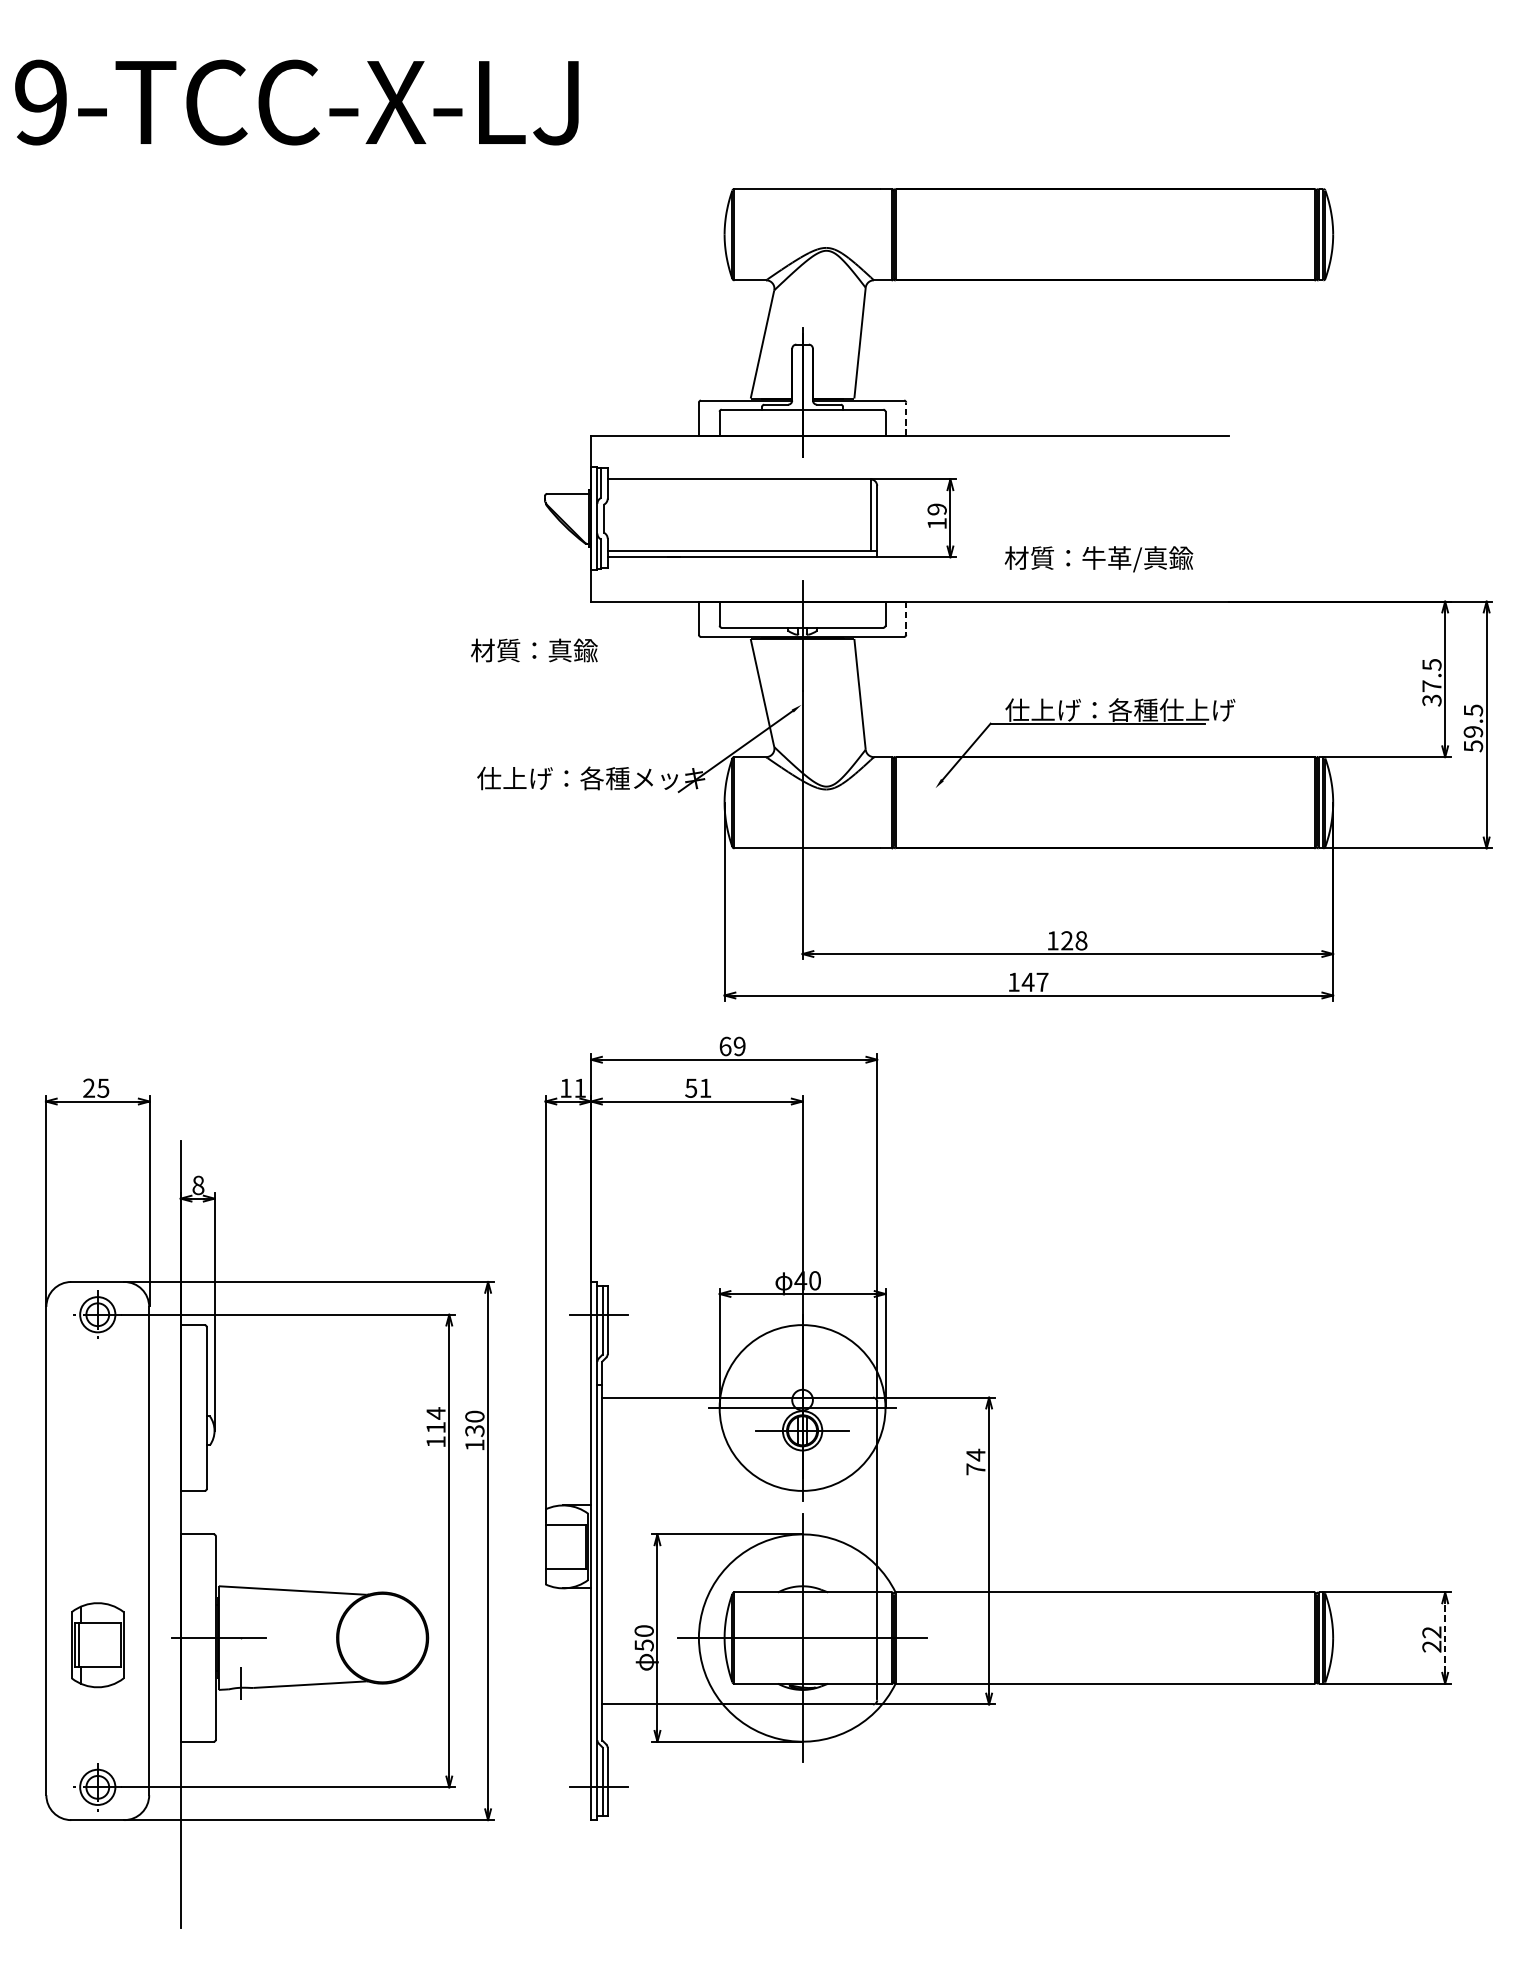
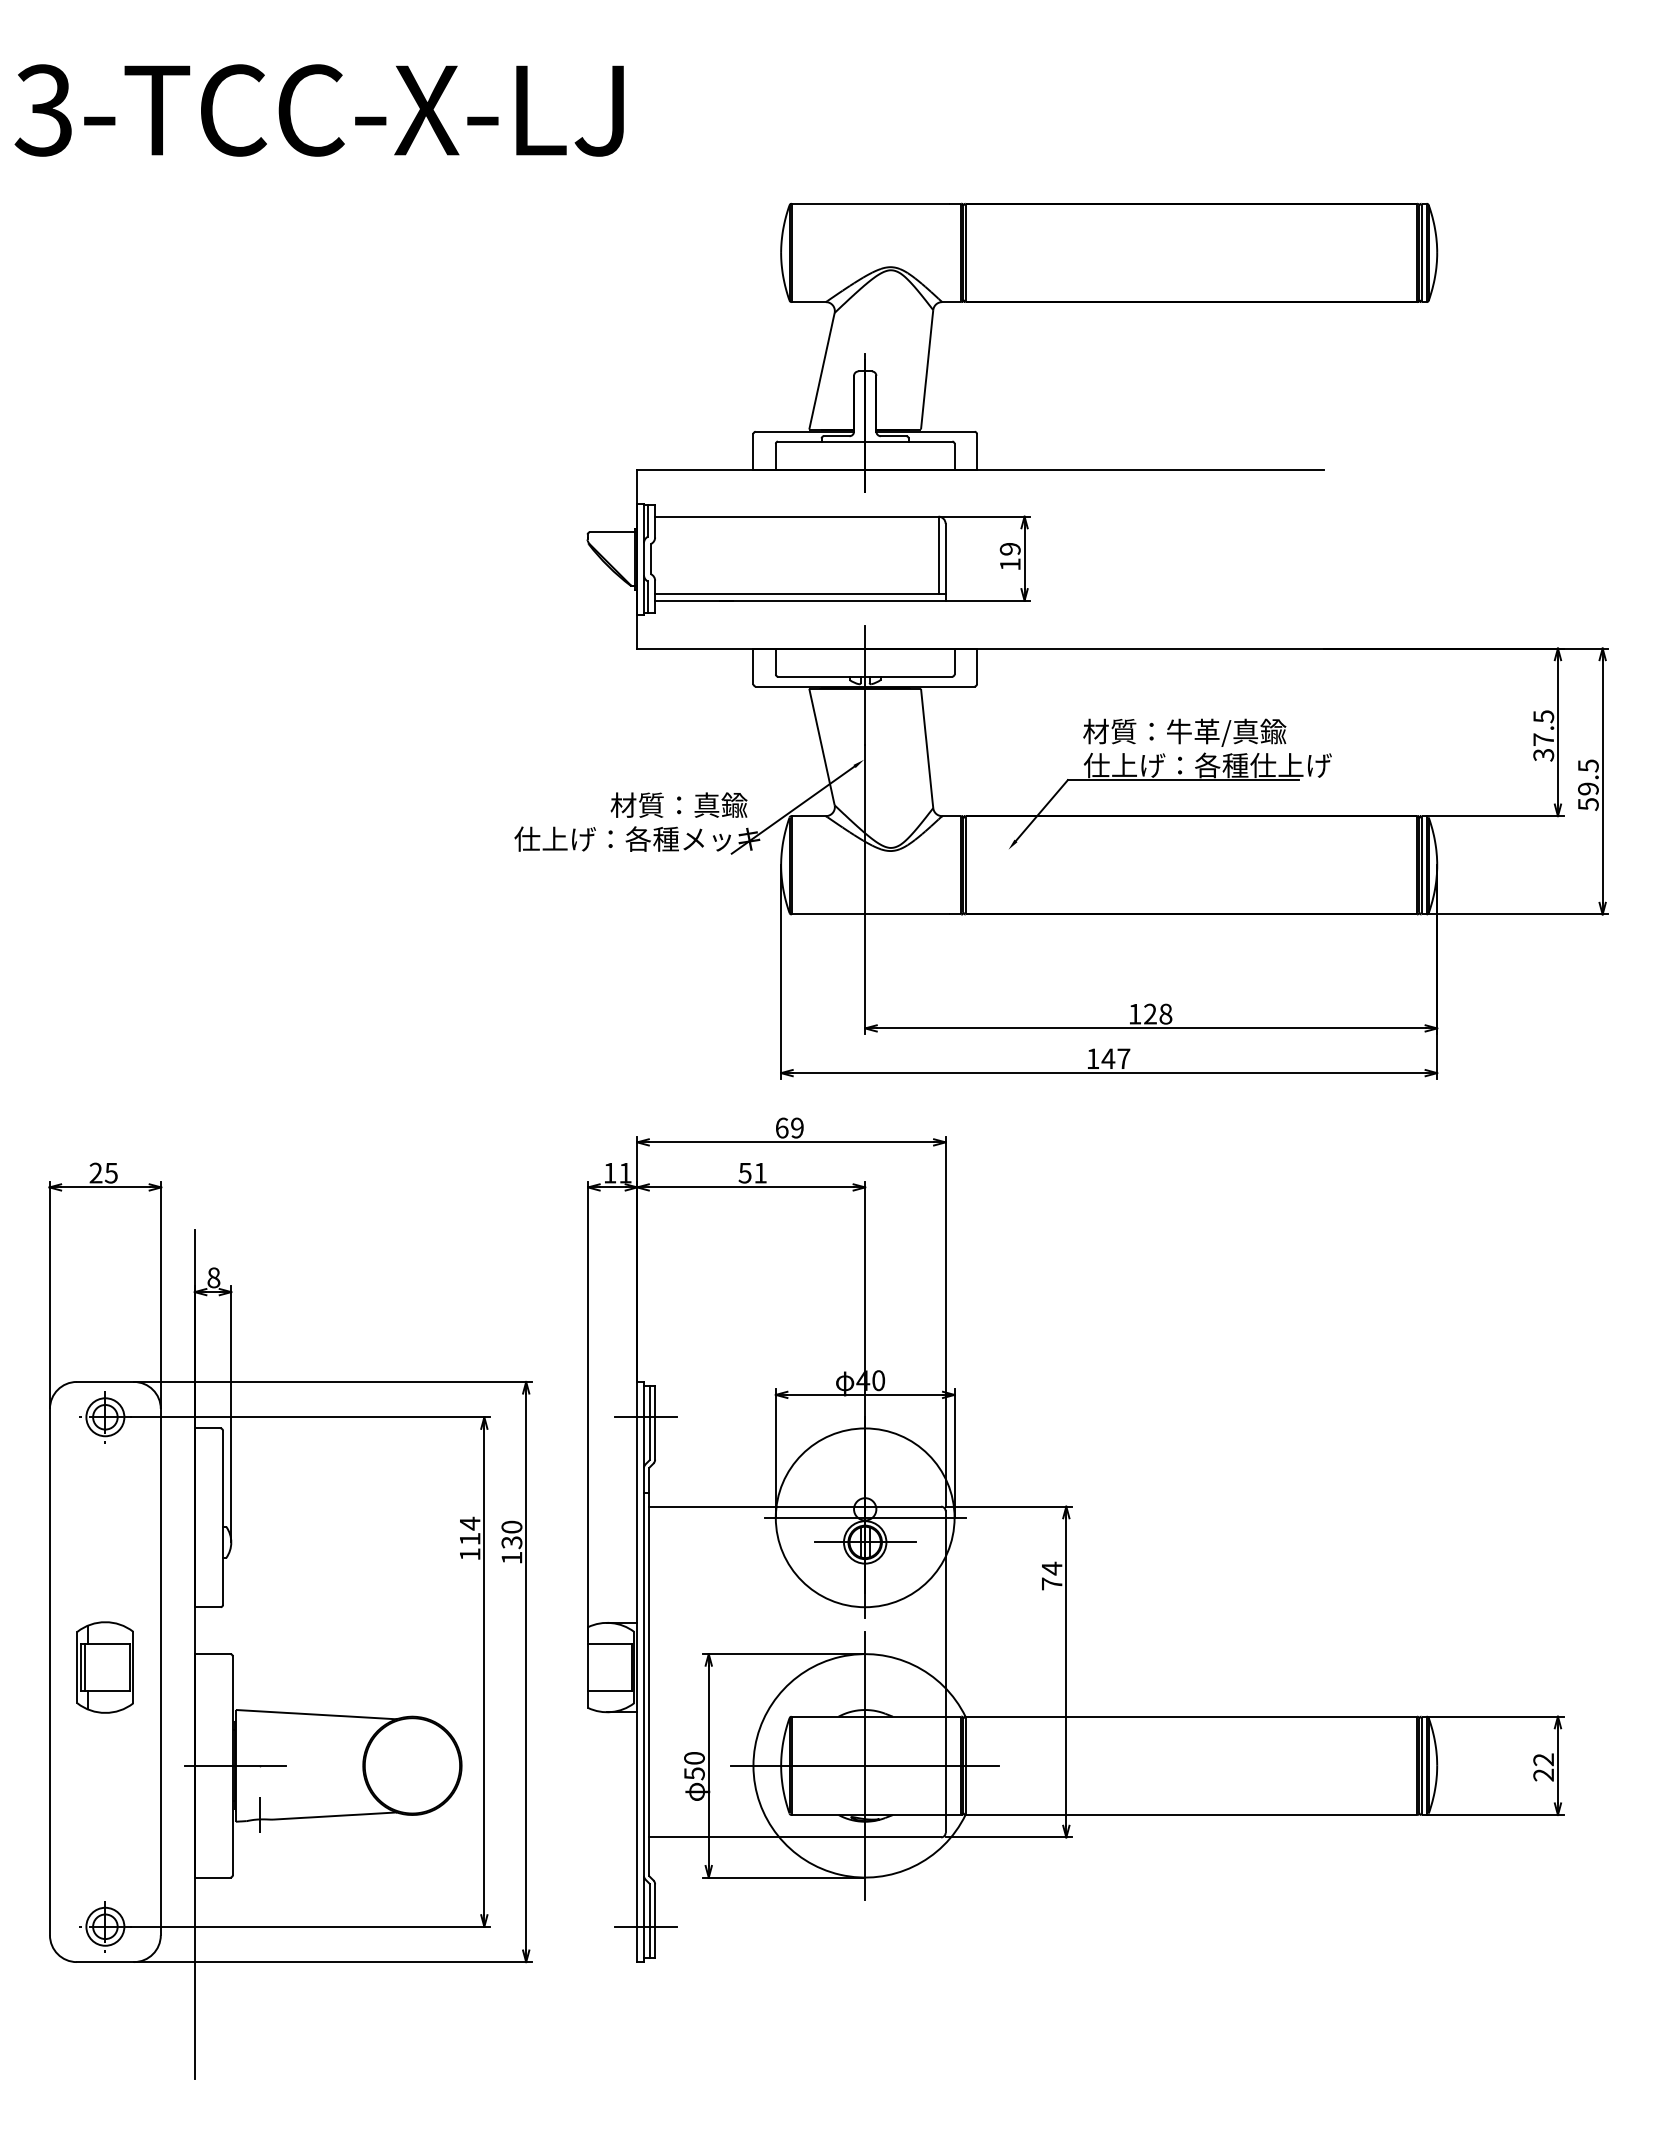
text: (39, 102) -> (42, 110), 9-TCC-X-LJ -> 3-TCC-X-LJ
line: (905, 418) -> (976, 451), dashed -> solid
text: (1098, 558) -> (1184, 732), moved
line: (905, 618) -> (976, 666), dashed -> solid
text: (533, 649) -> (678, 804), moved
line: (1444, 1637) -> (1557, 1765), dashed -> solid
part: (96, 1645) -> (104, 1667), moved

